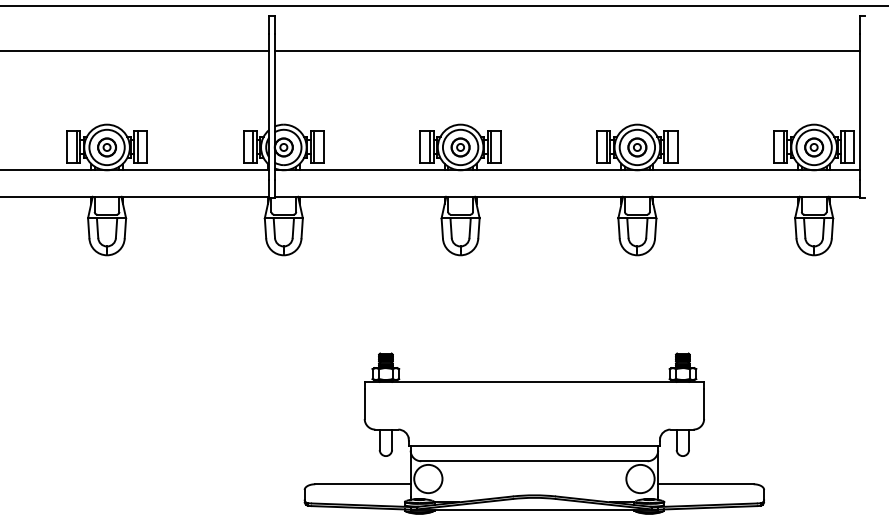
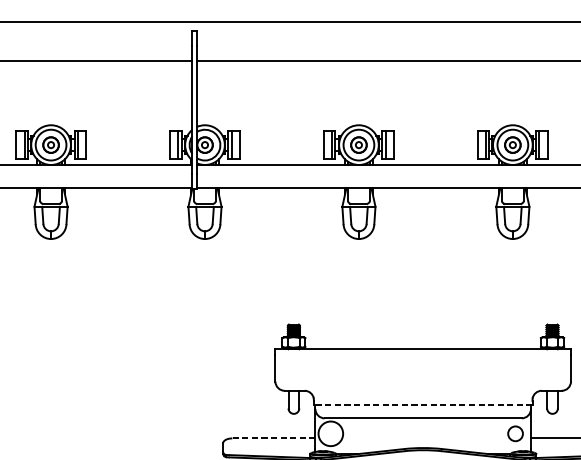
line: (534, 445) -> (423, 404), solid -> dashed
circle: (640, 478) -> (515, 433), size x0.6
line: (362, 484) -> (273, 438), solid -> dashed

